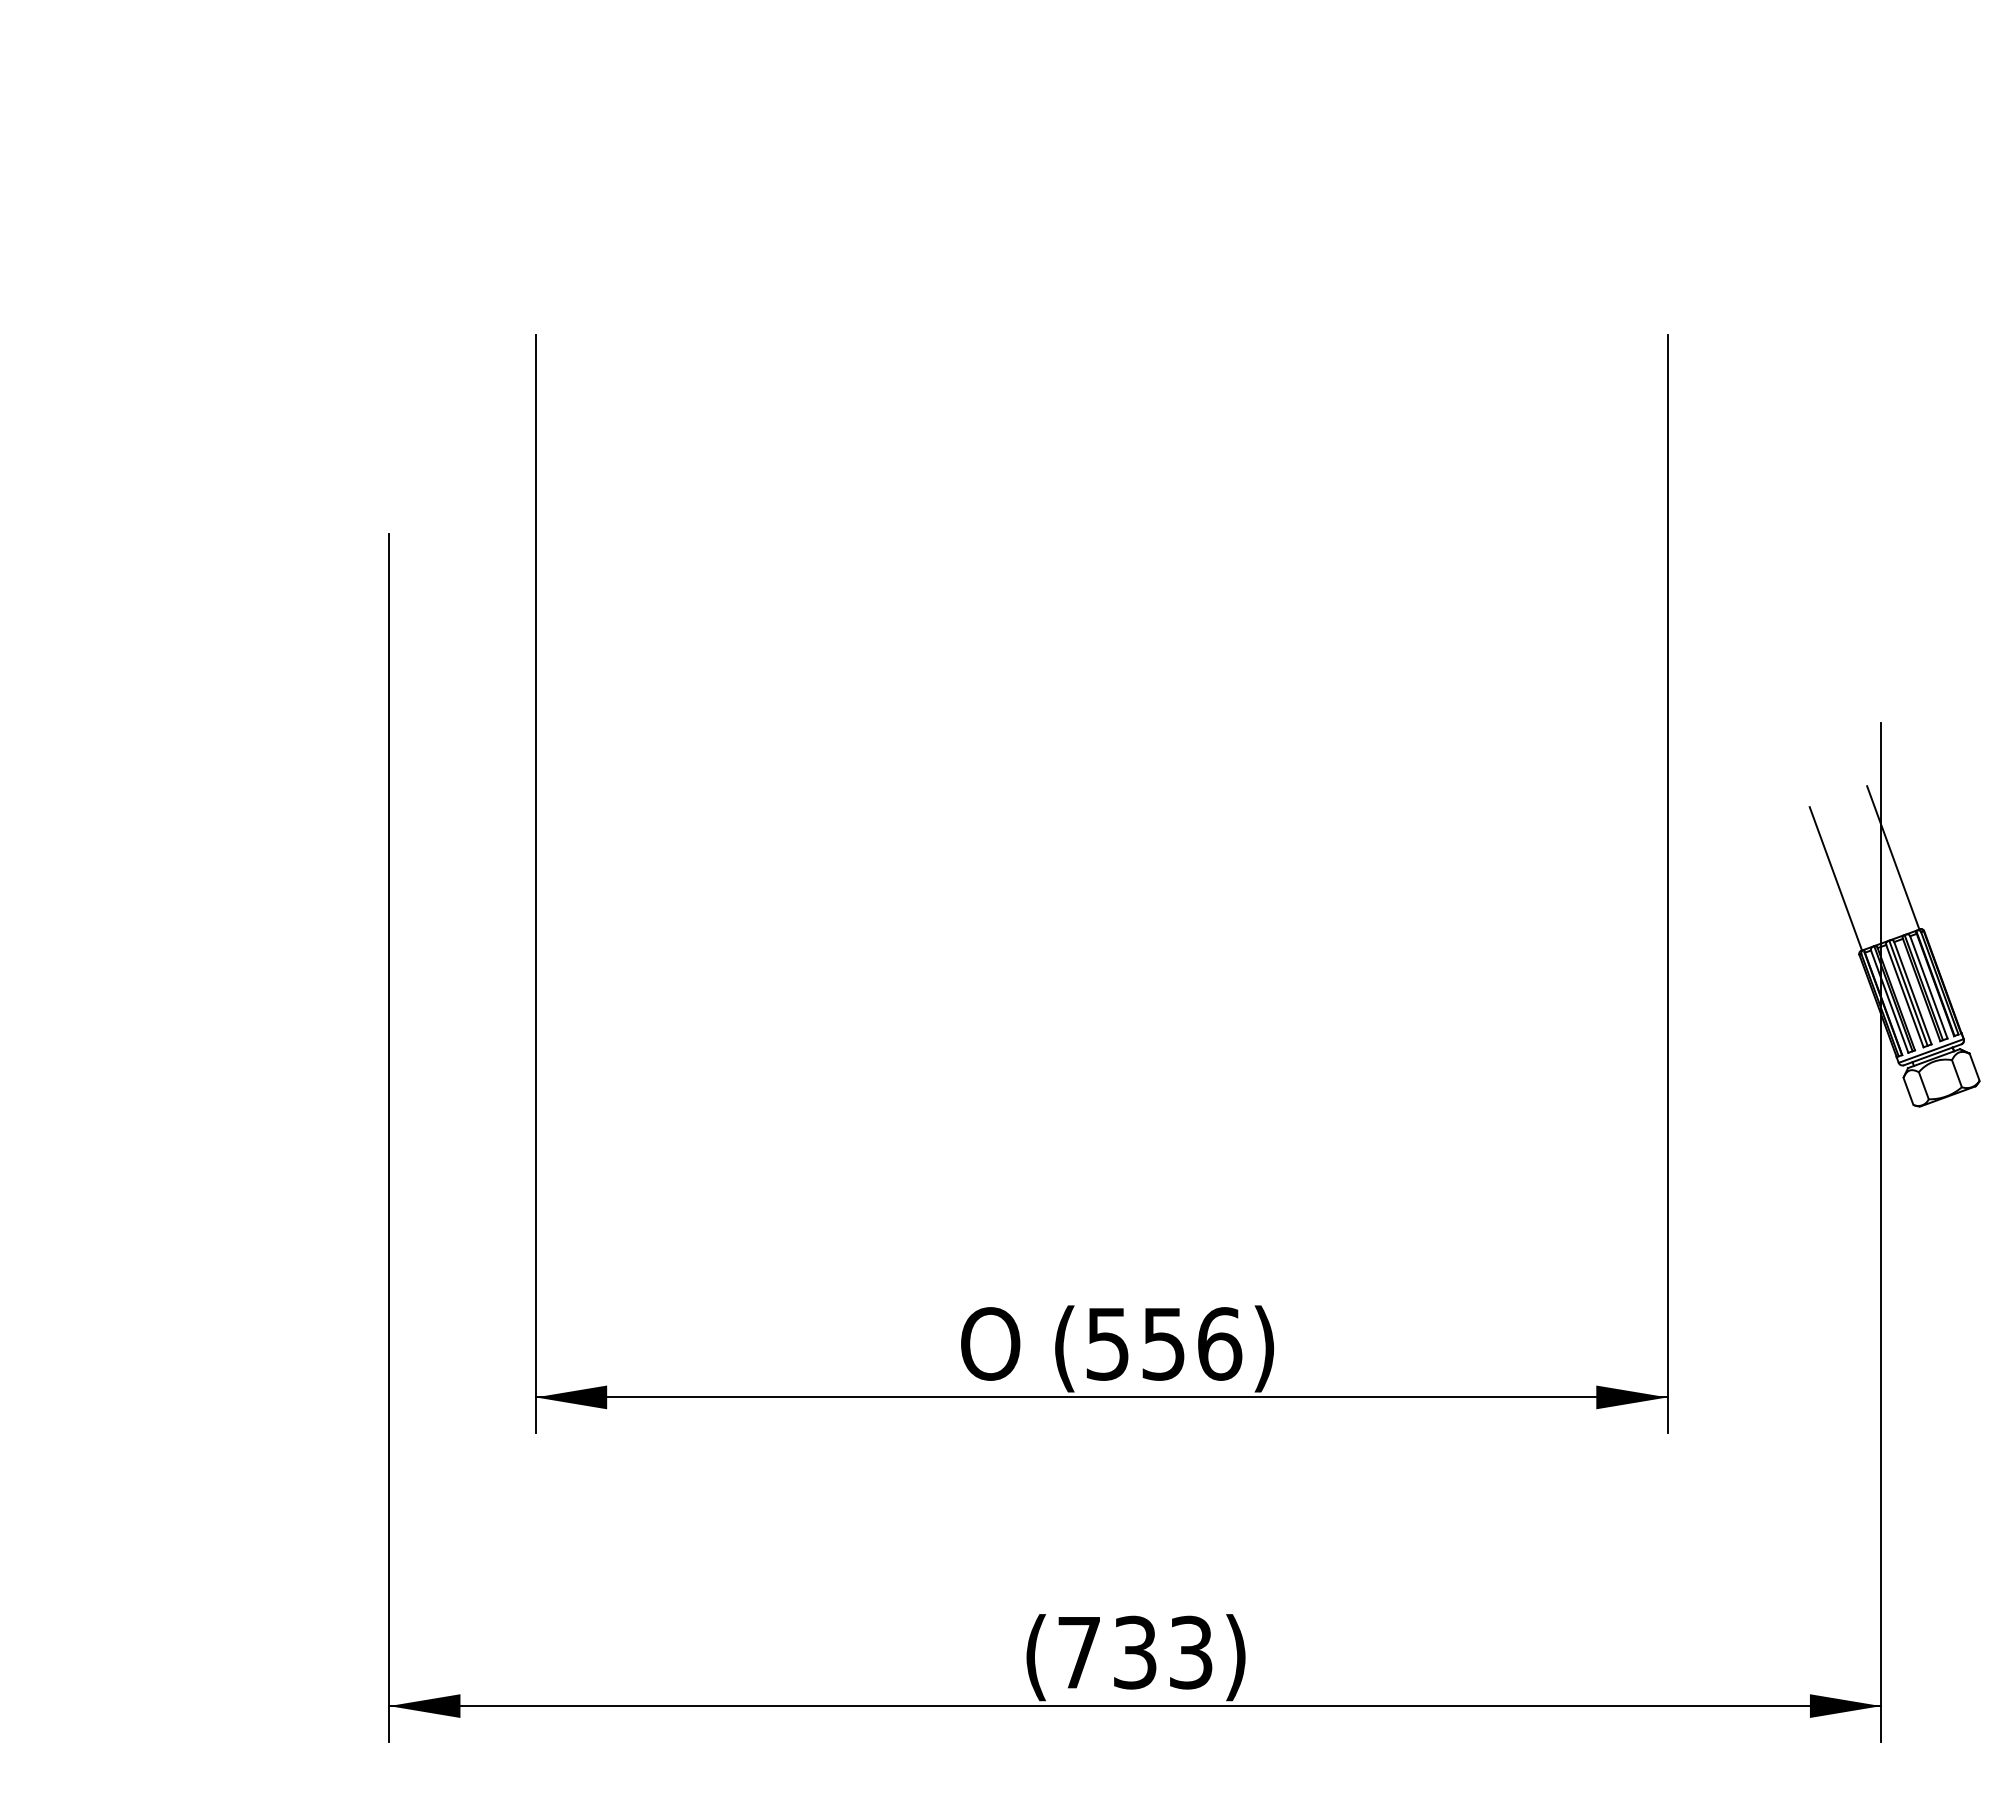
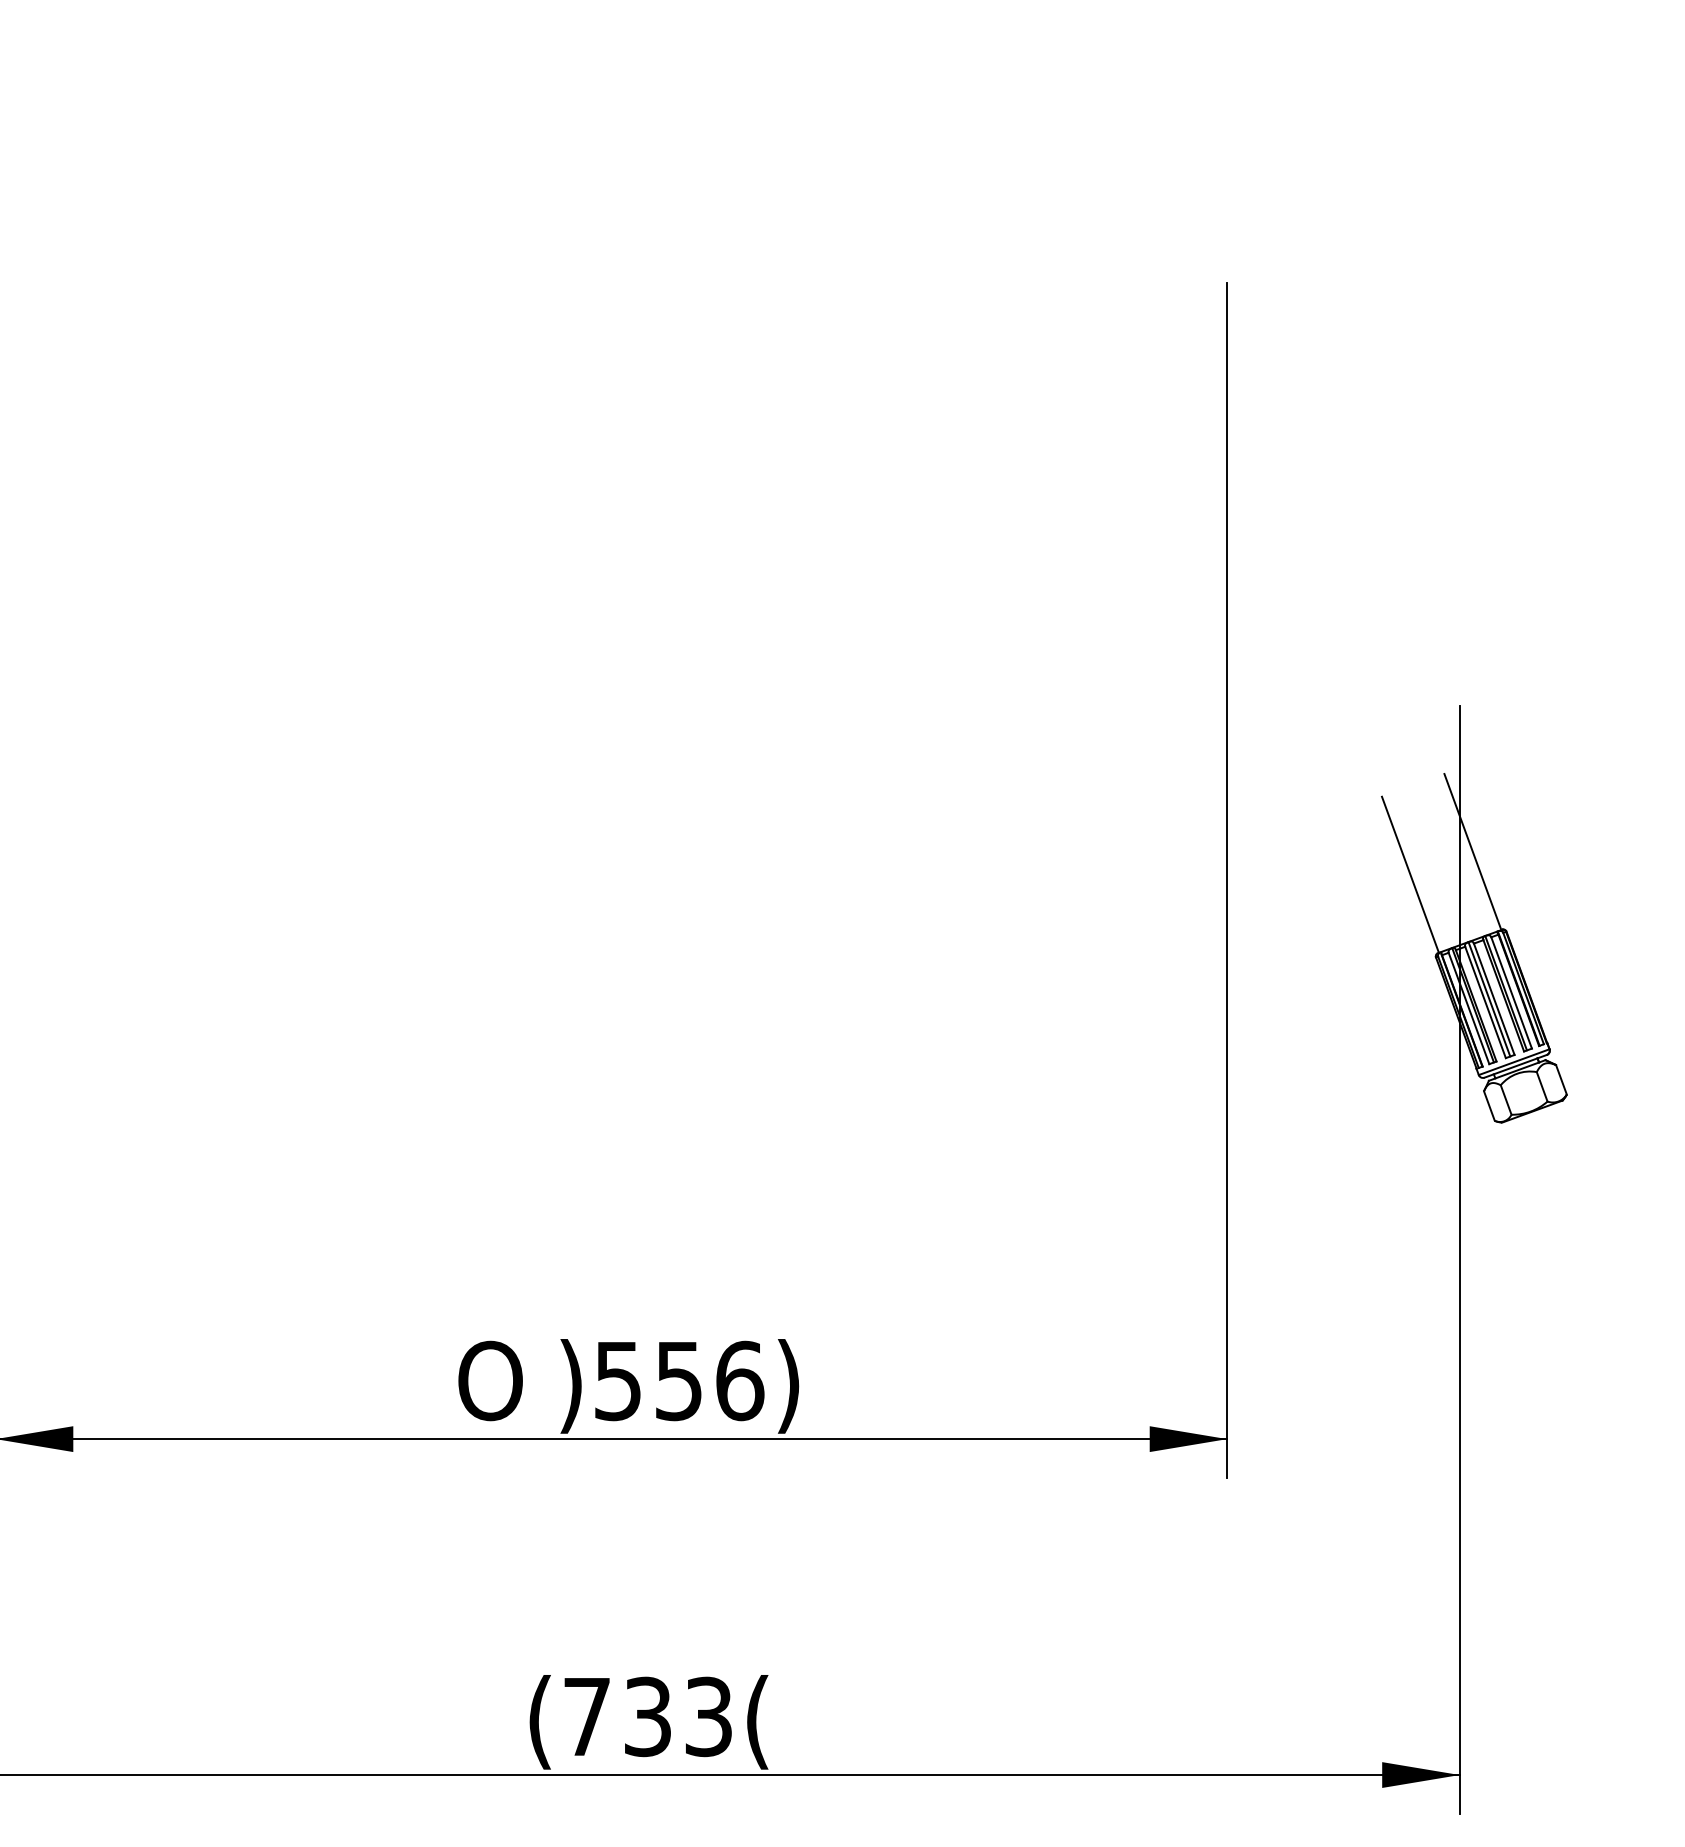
text: (1064, 1348) -> (571, 1385), ( -> )
text: (1235, 1657) -> (757, 1722), ) -> (

